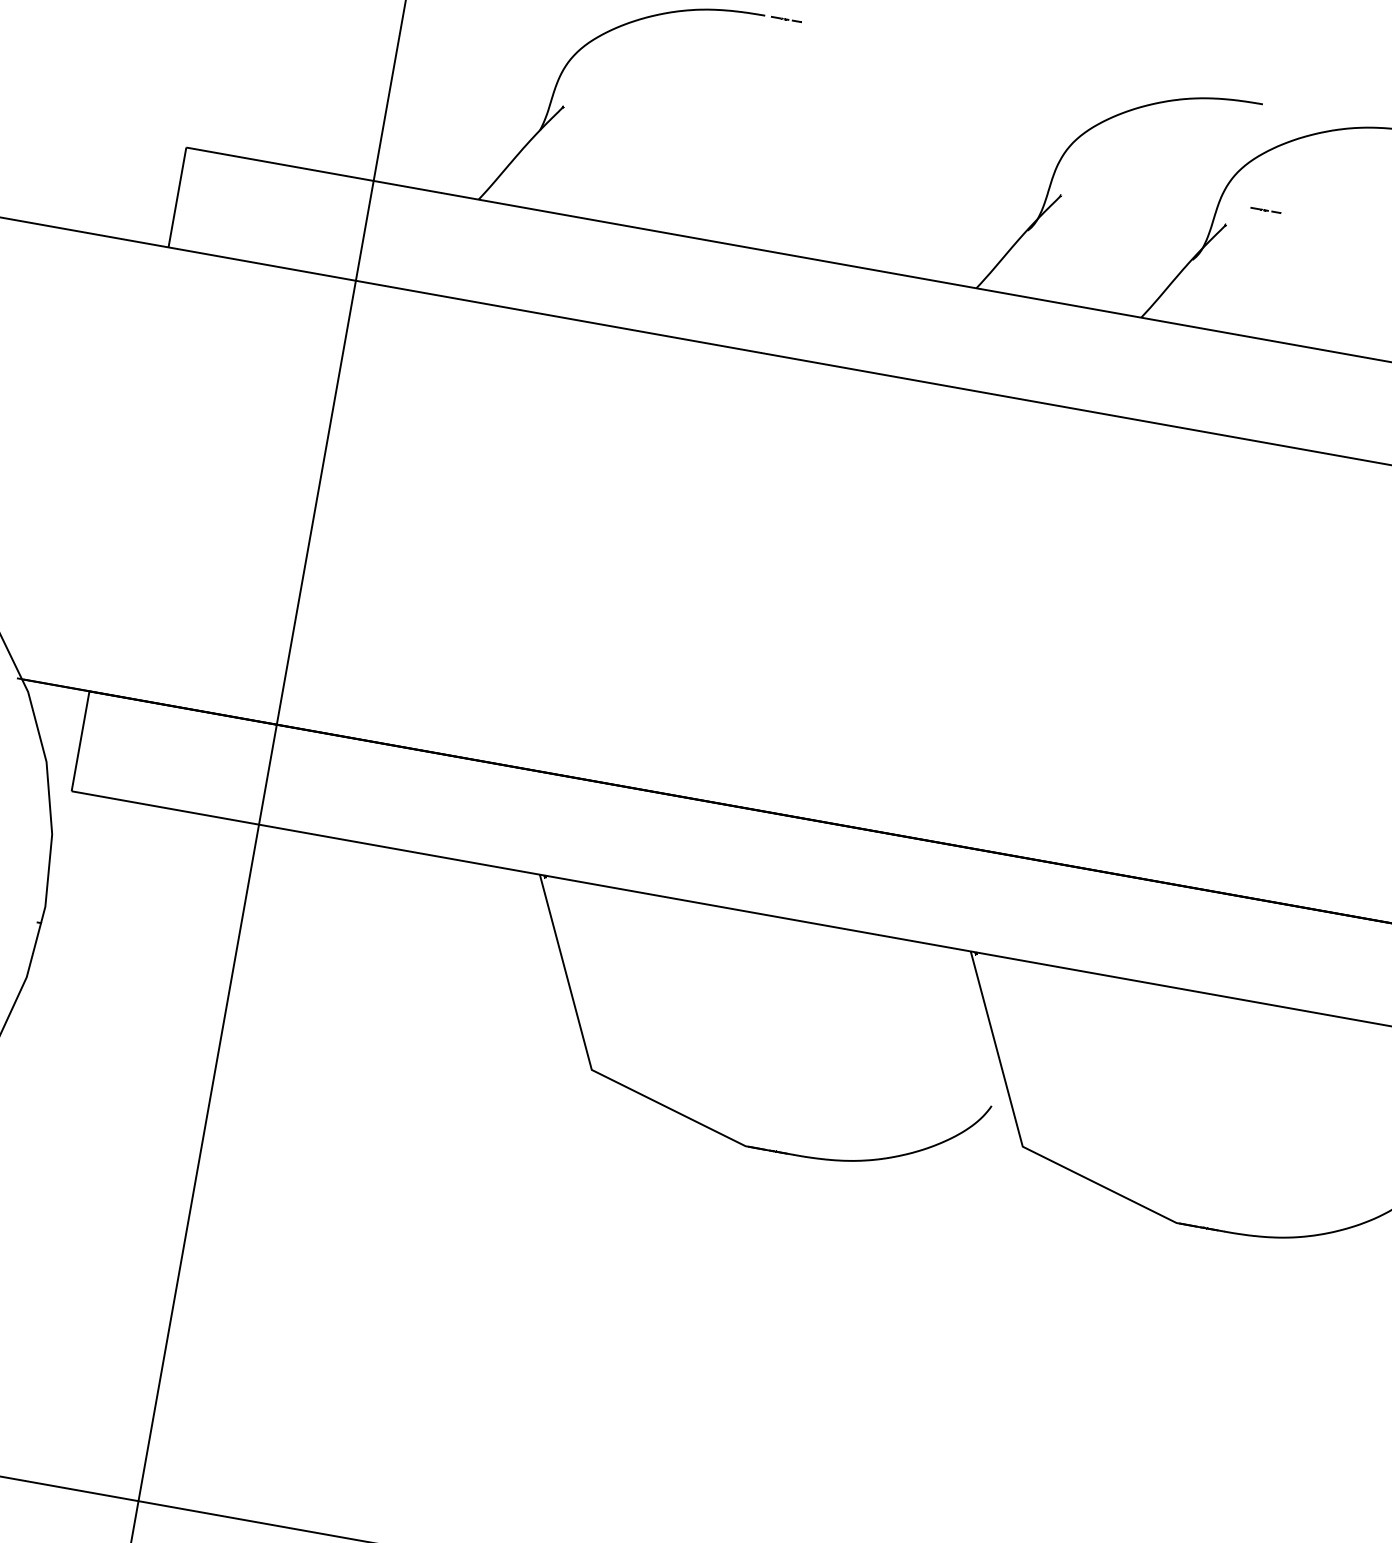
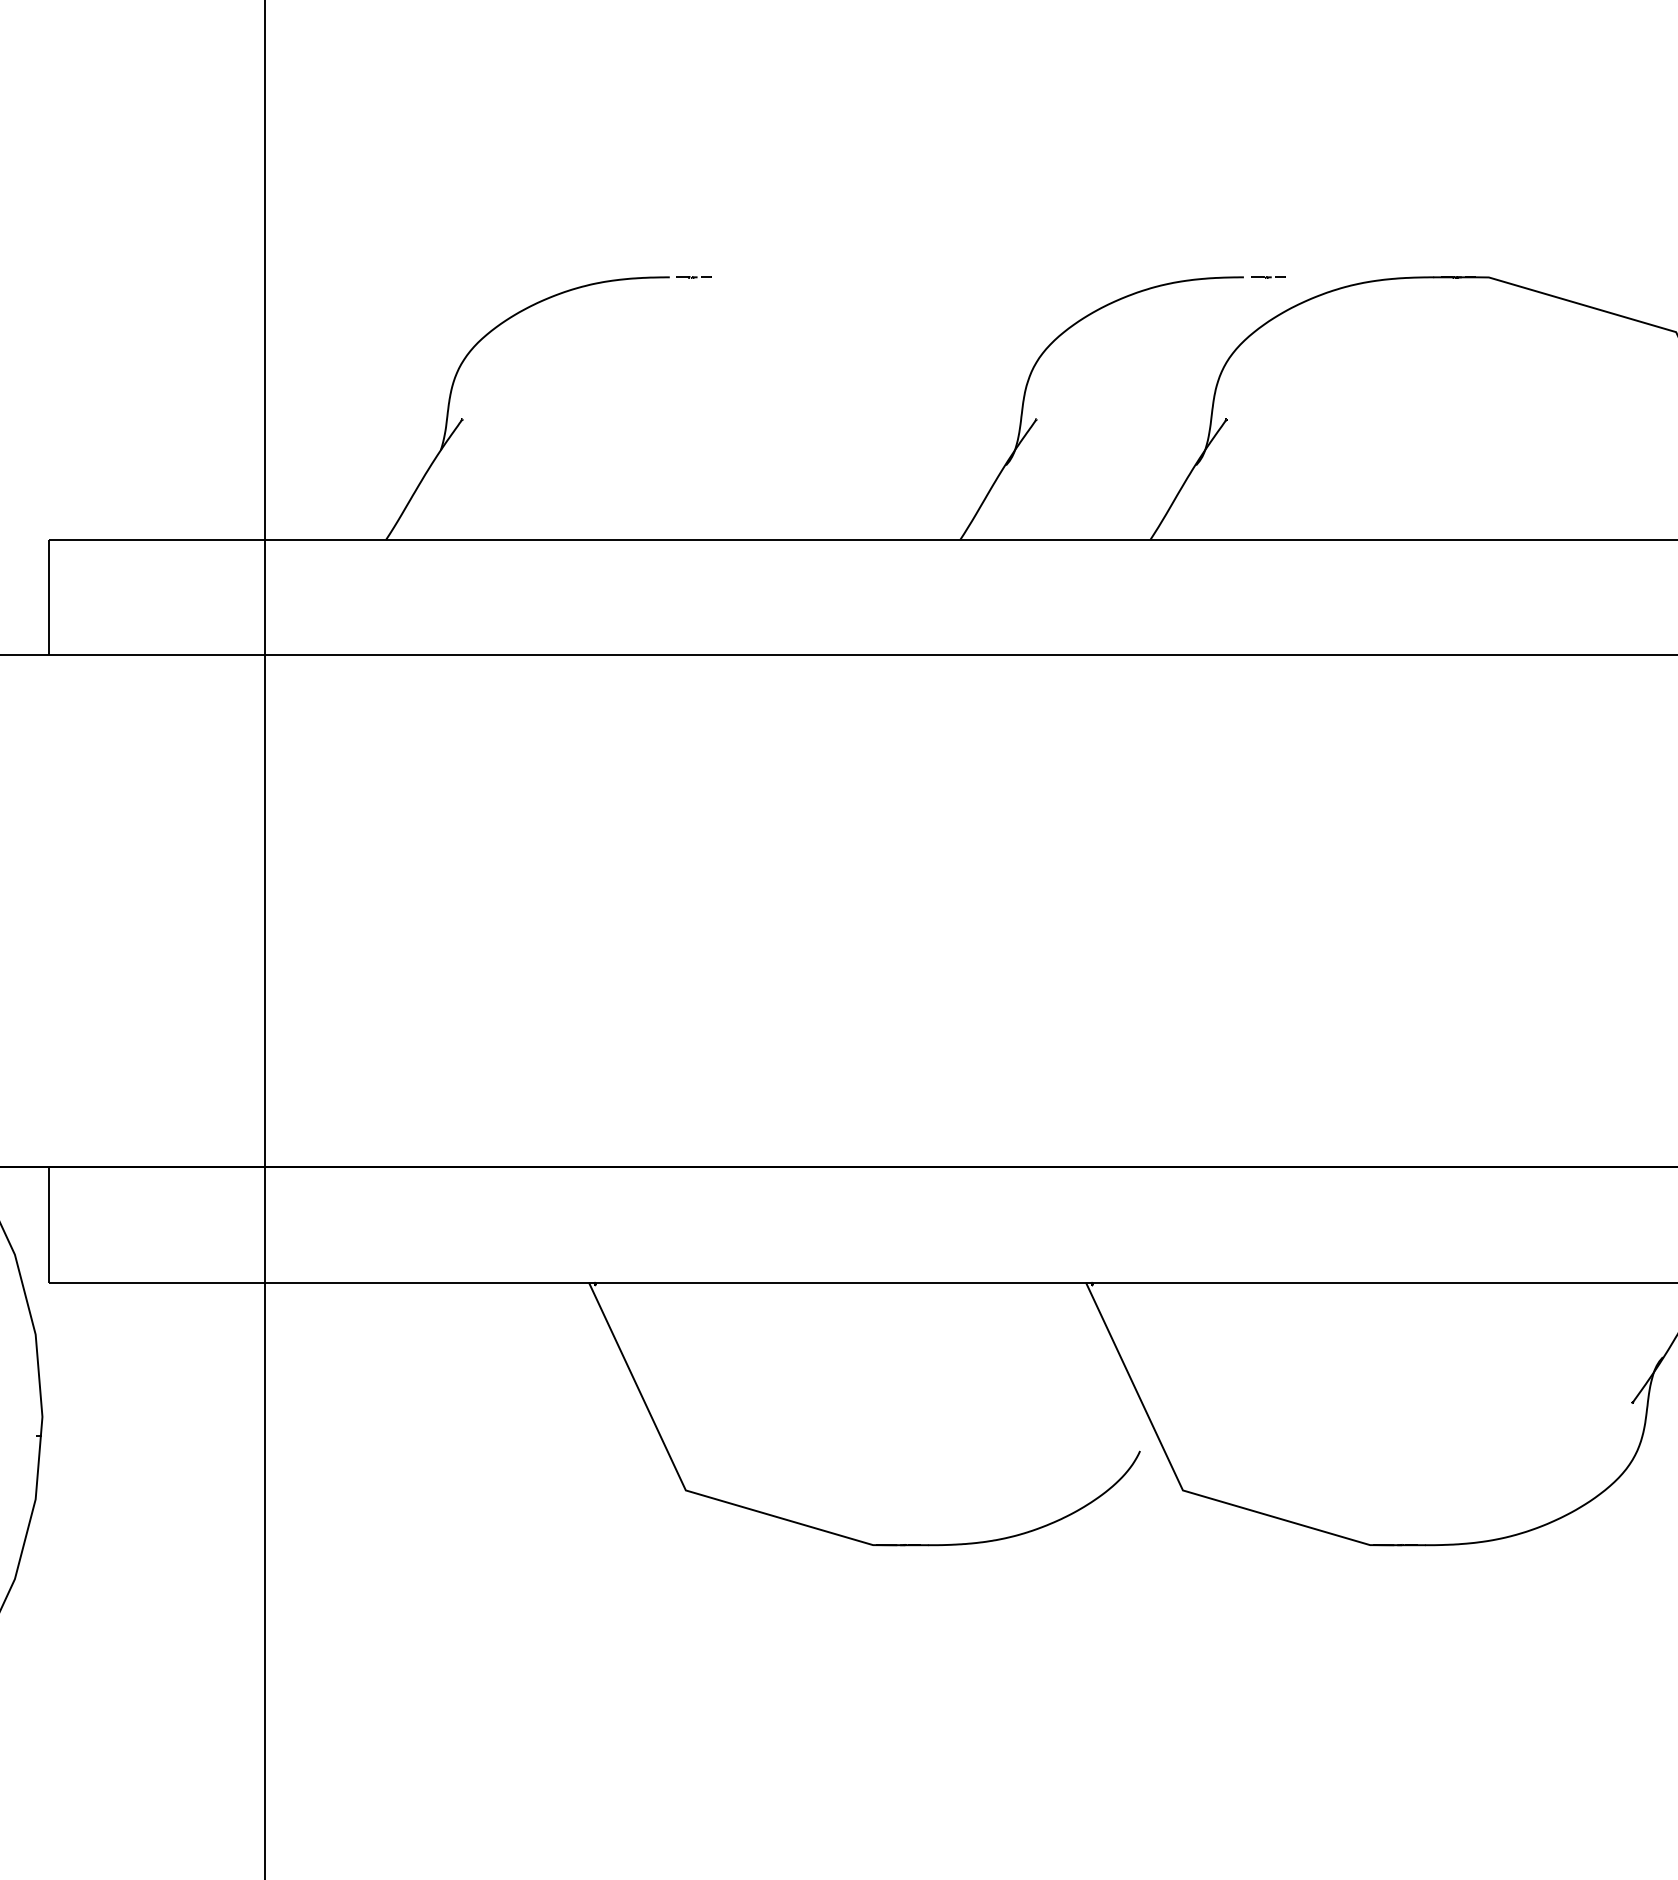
line: (1266, 210) -> (1268, 277), moved

